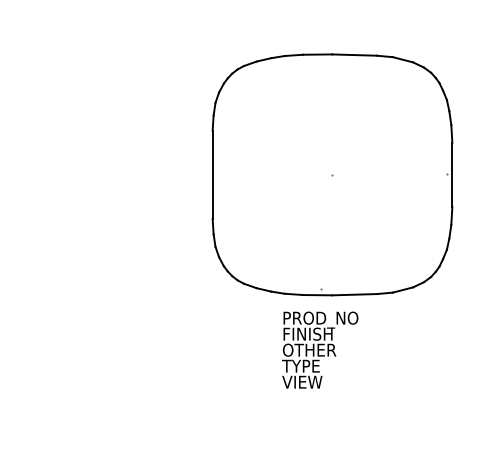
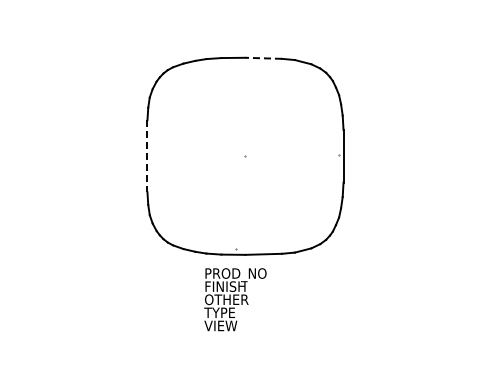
line: (354, 55) -> (263, 58), solid -> dashed
line: (212, 175) -> (147, 156), solid -> dashed

